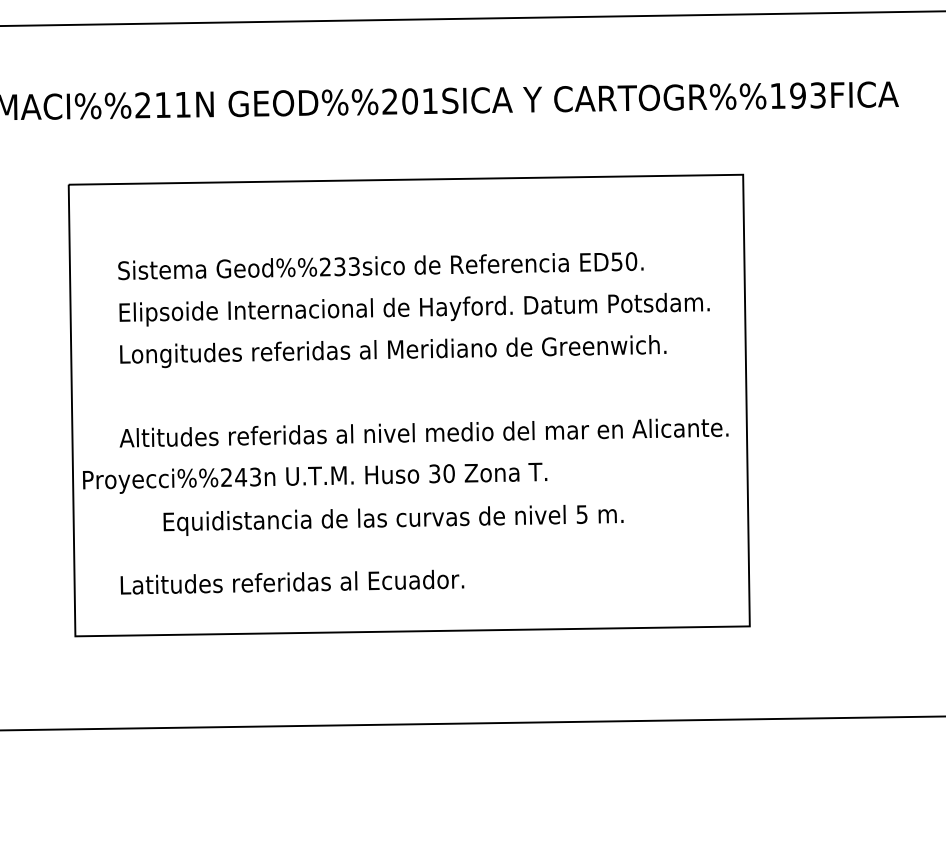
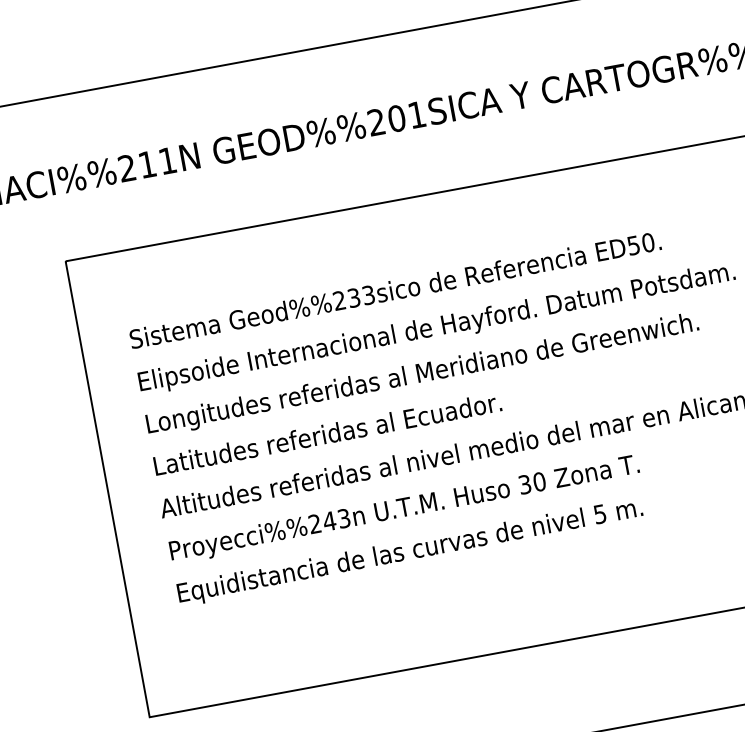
text: (315, 477) -> (404, 508), moved
text: (393, 520) -> (410, 552), moved
text: (292, 581) -> (327, 433), moved

